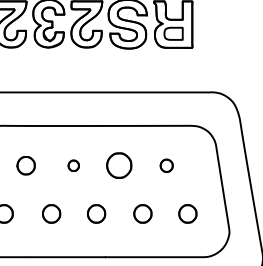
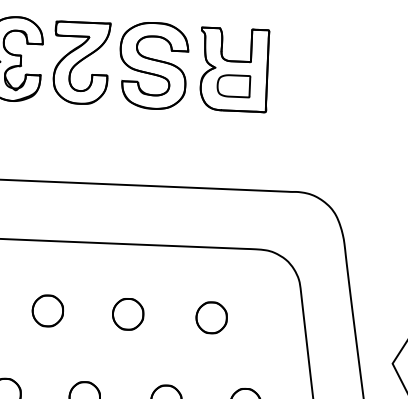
part: (73, 165) -> (47, 310), size x1.67
part: (118, 165) -> (127, 313), size x0.71
part: (166, 165) -> (211, 317), size x1.43

